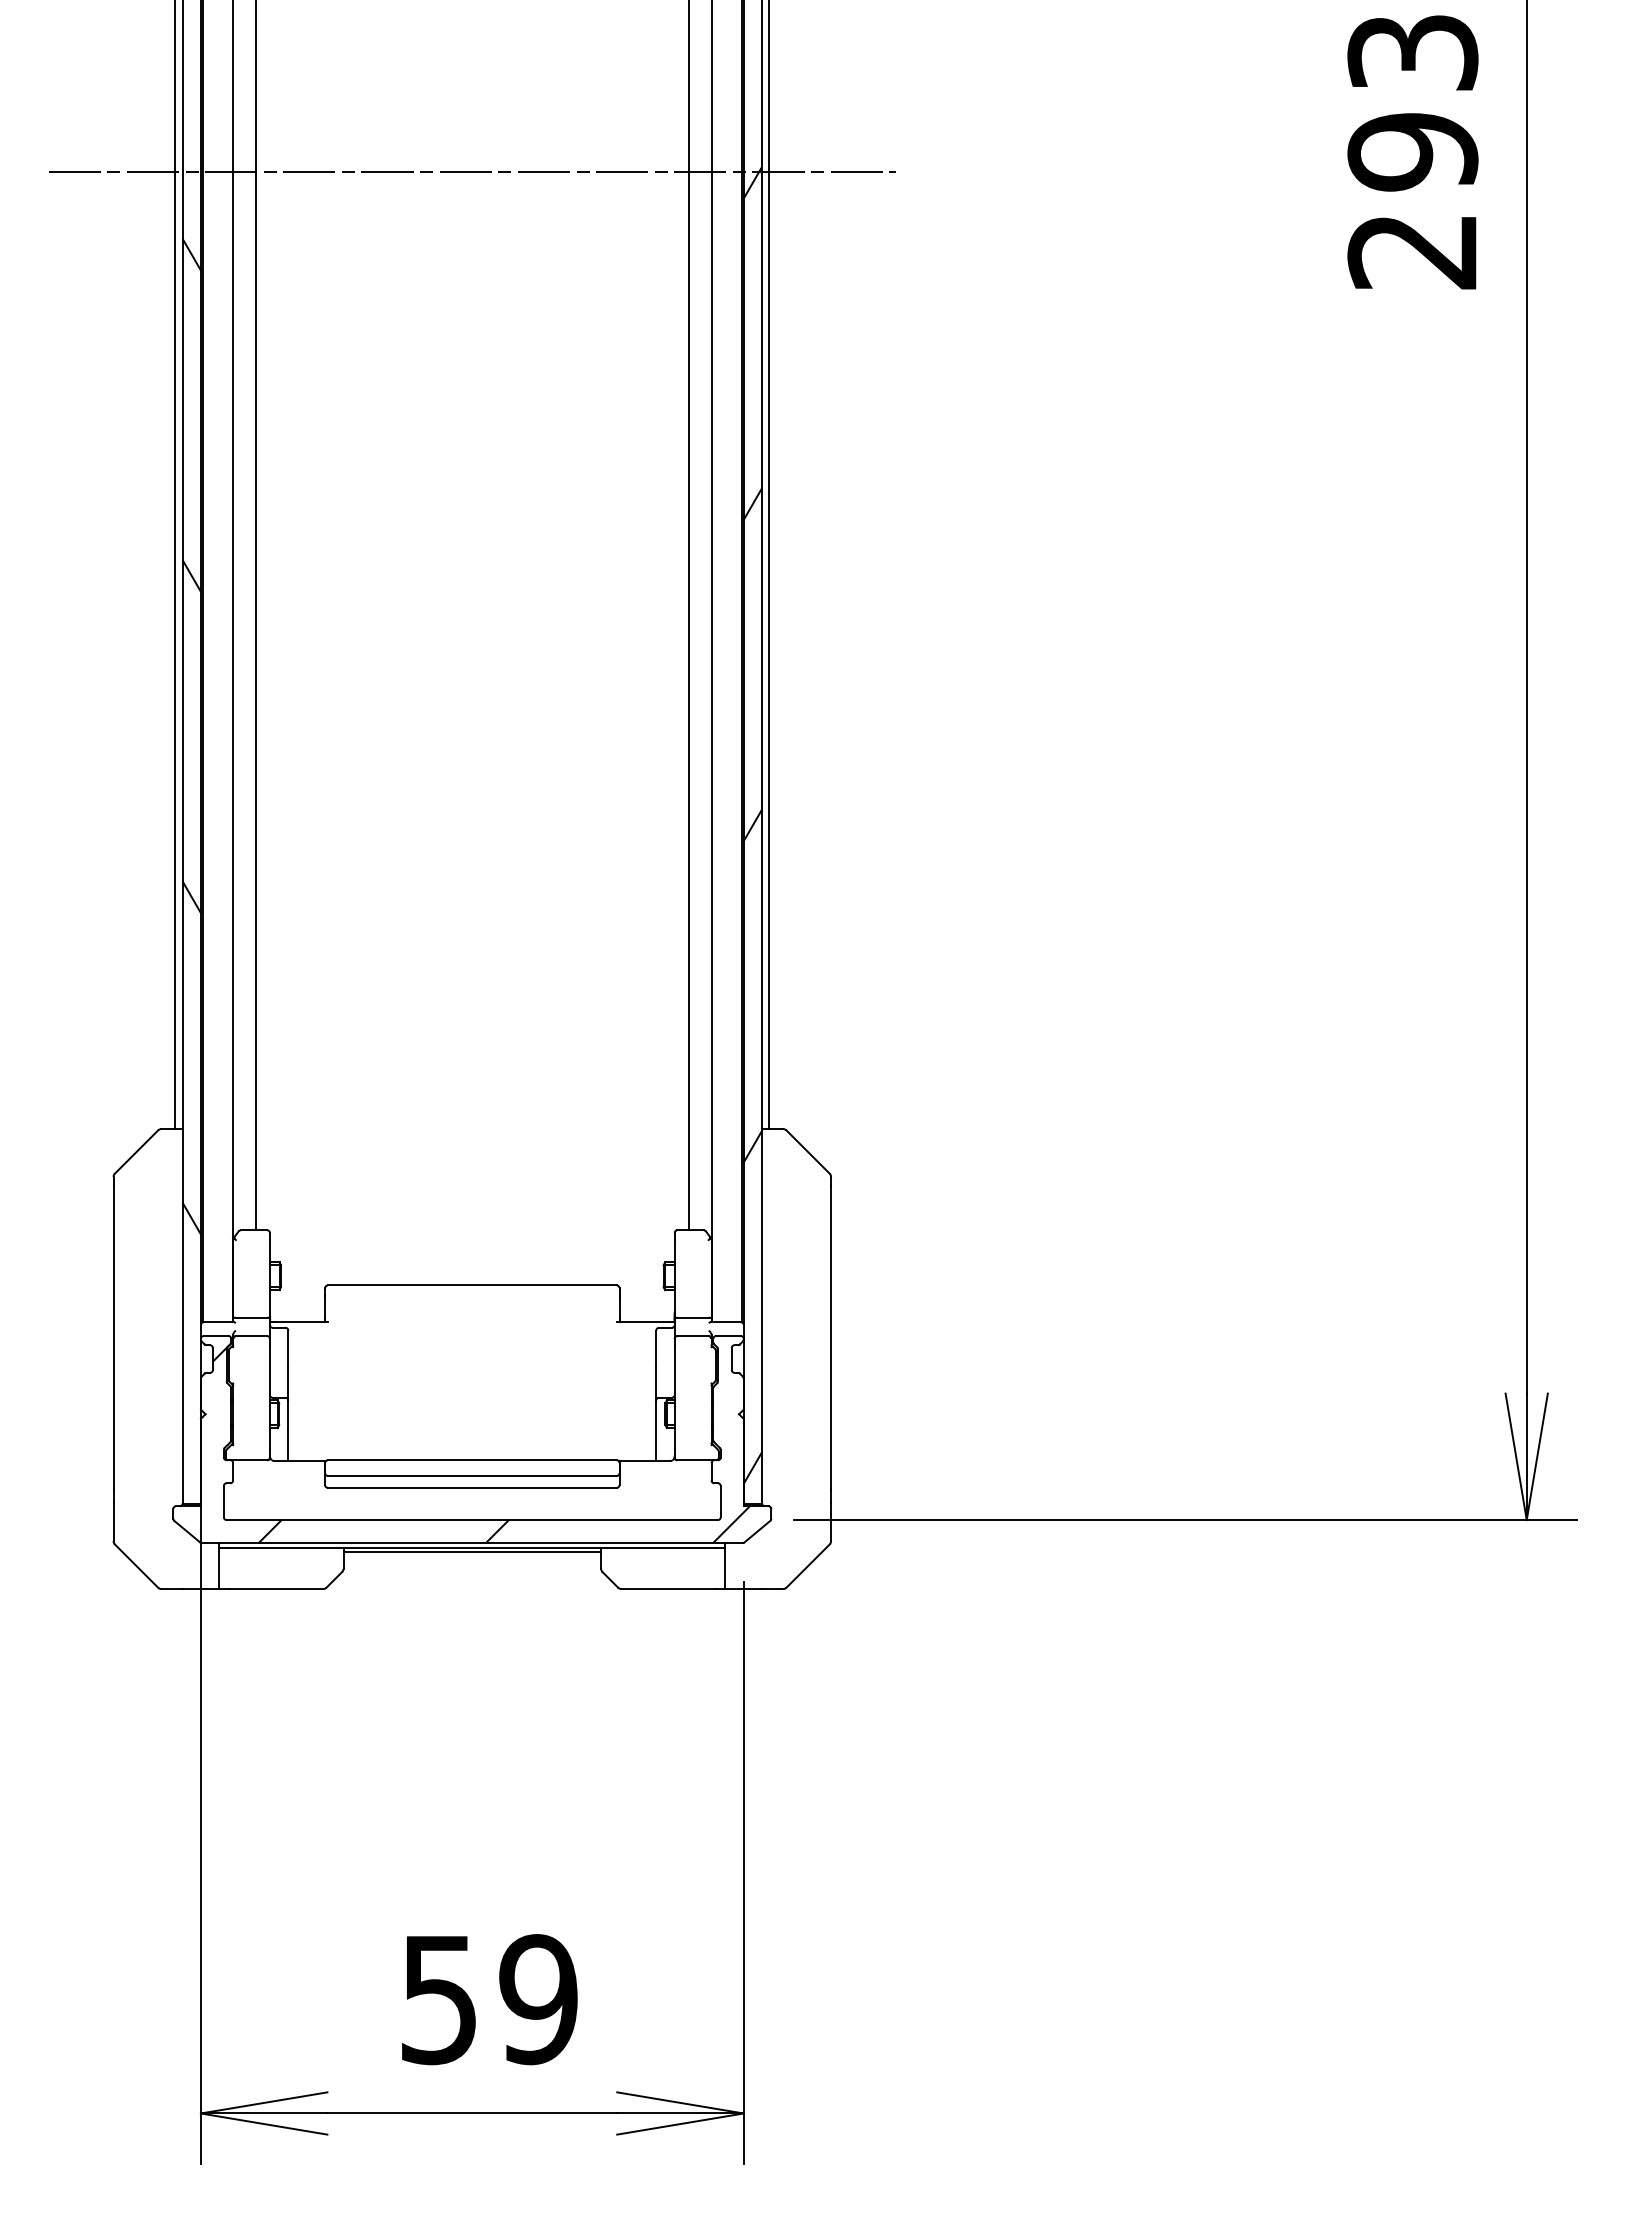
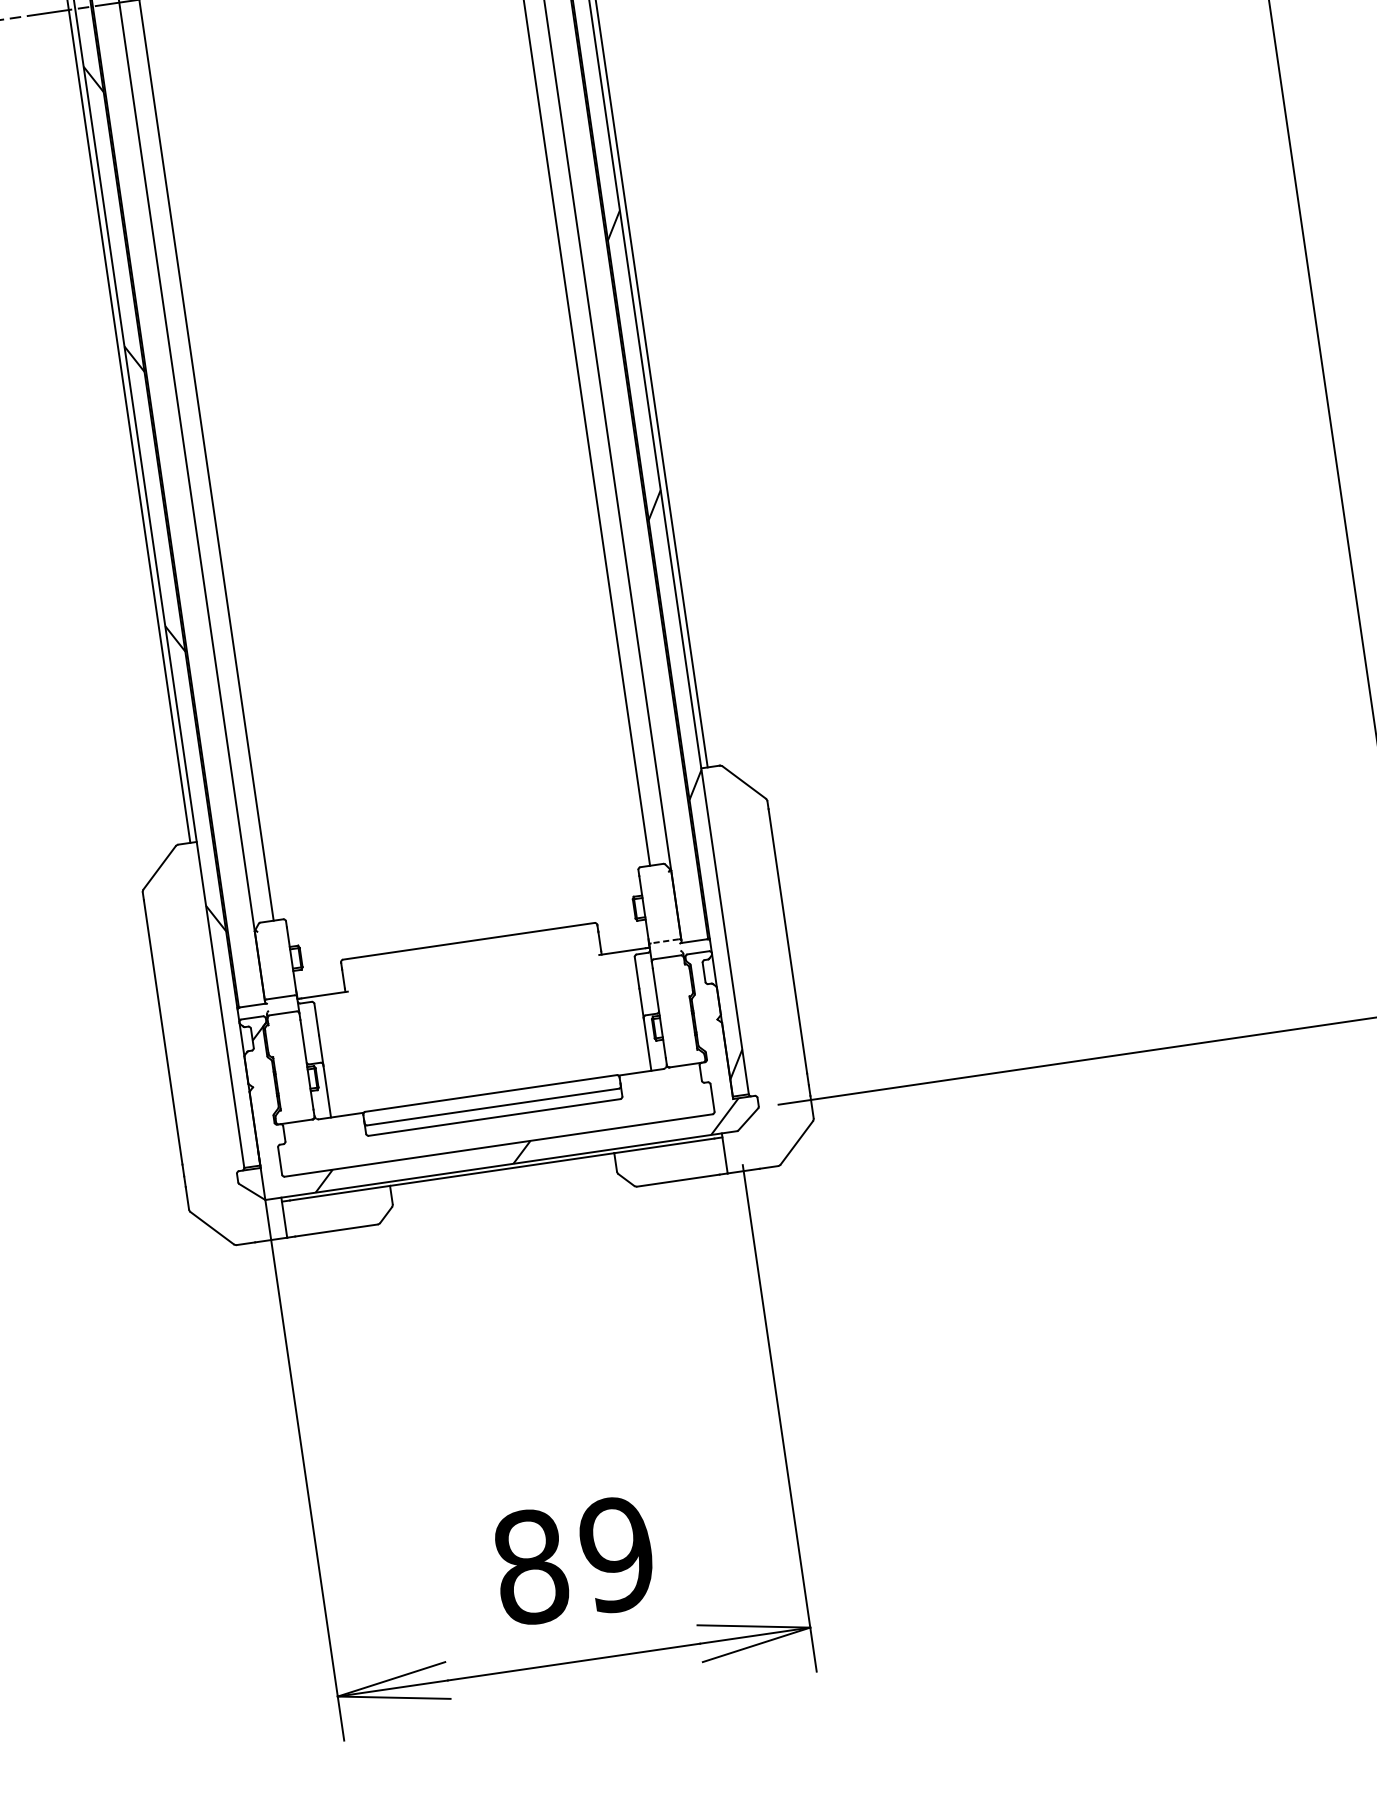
line: (693, 1317) -> (665, 941), solid -> dashed
line: (472, 1552) -> (502, 1173), removed
text: (439, 1999) -> (531, 1567), 59 -> 89

